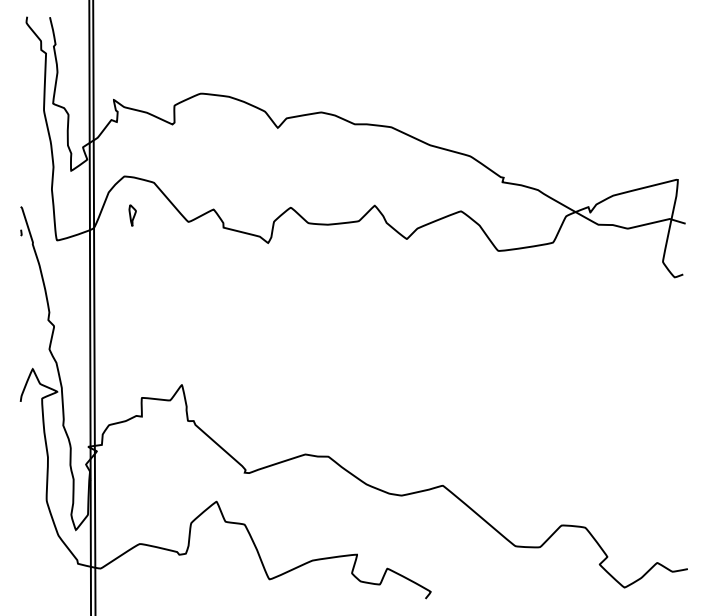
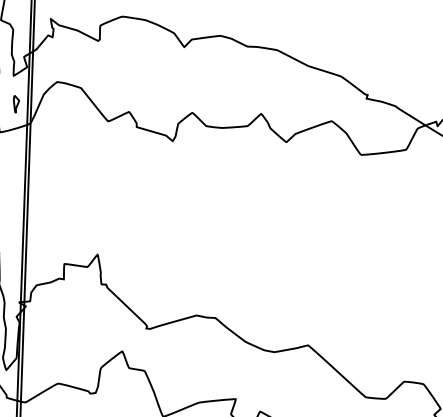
part: (132, 215) -> (16, 104), moved

